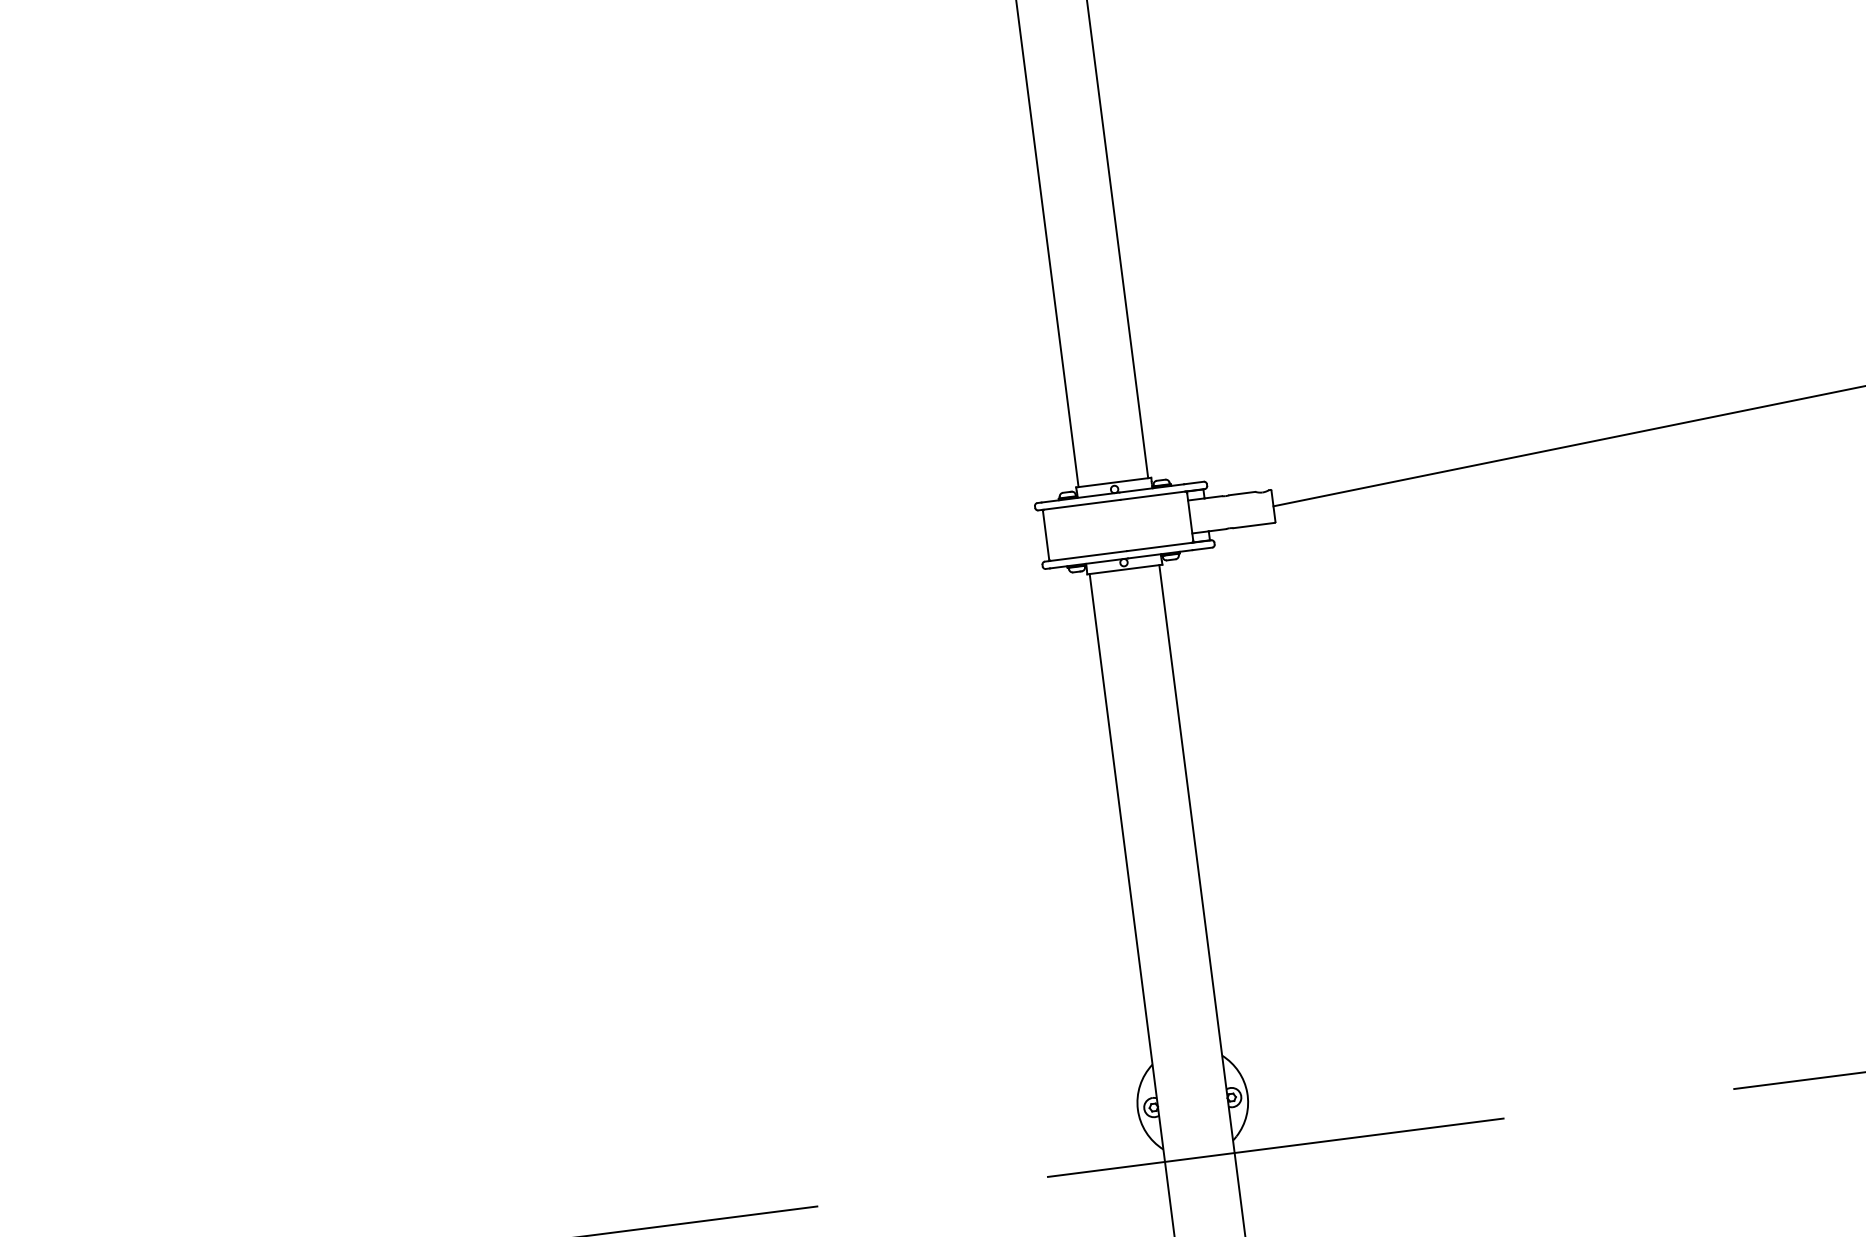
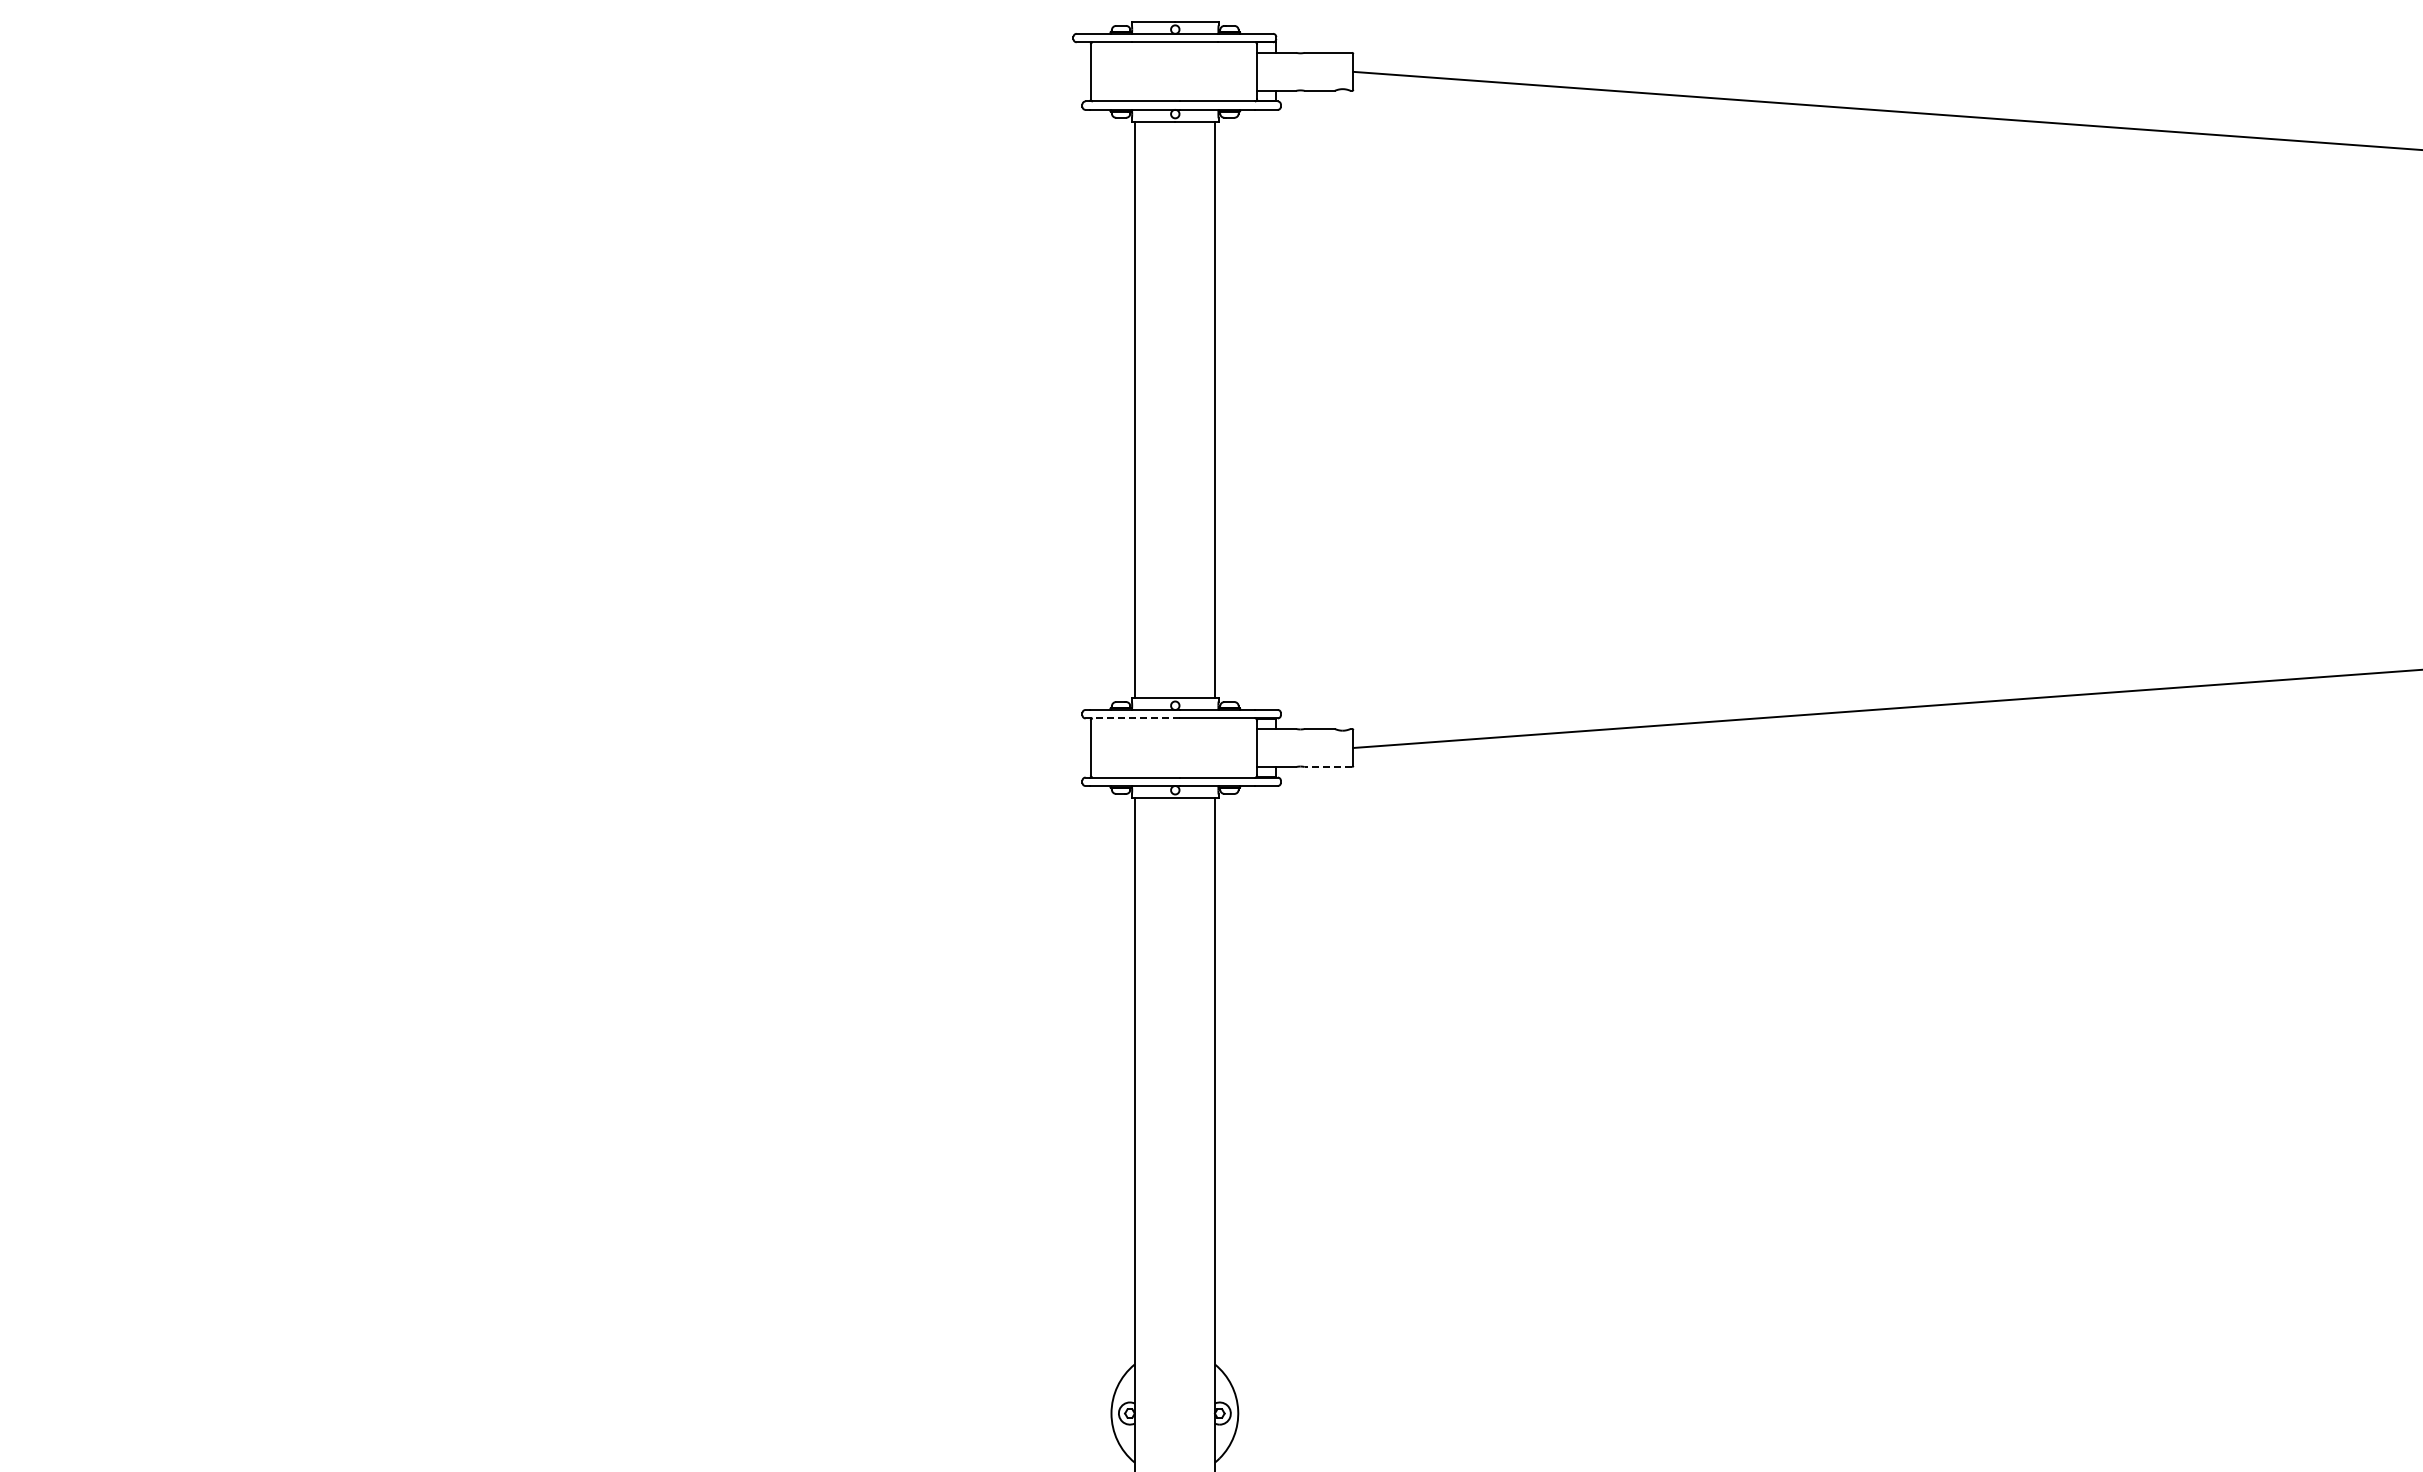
line: (1080, 505) -> (1134, 718), solid -> dashed
line: (1254, 525) -> (1328, 767), solid -> dashed

